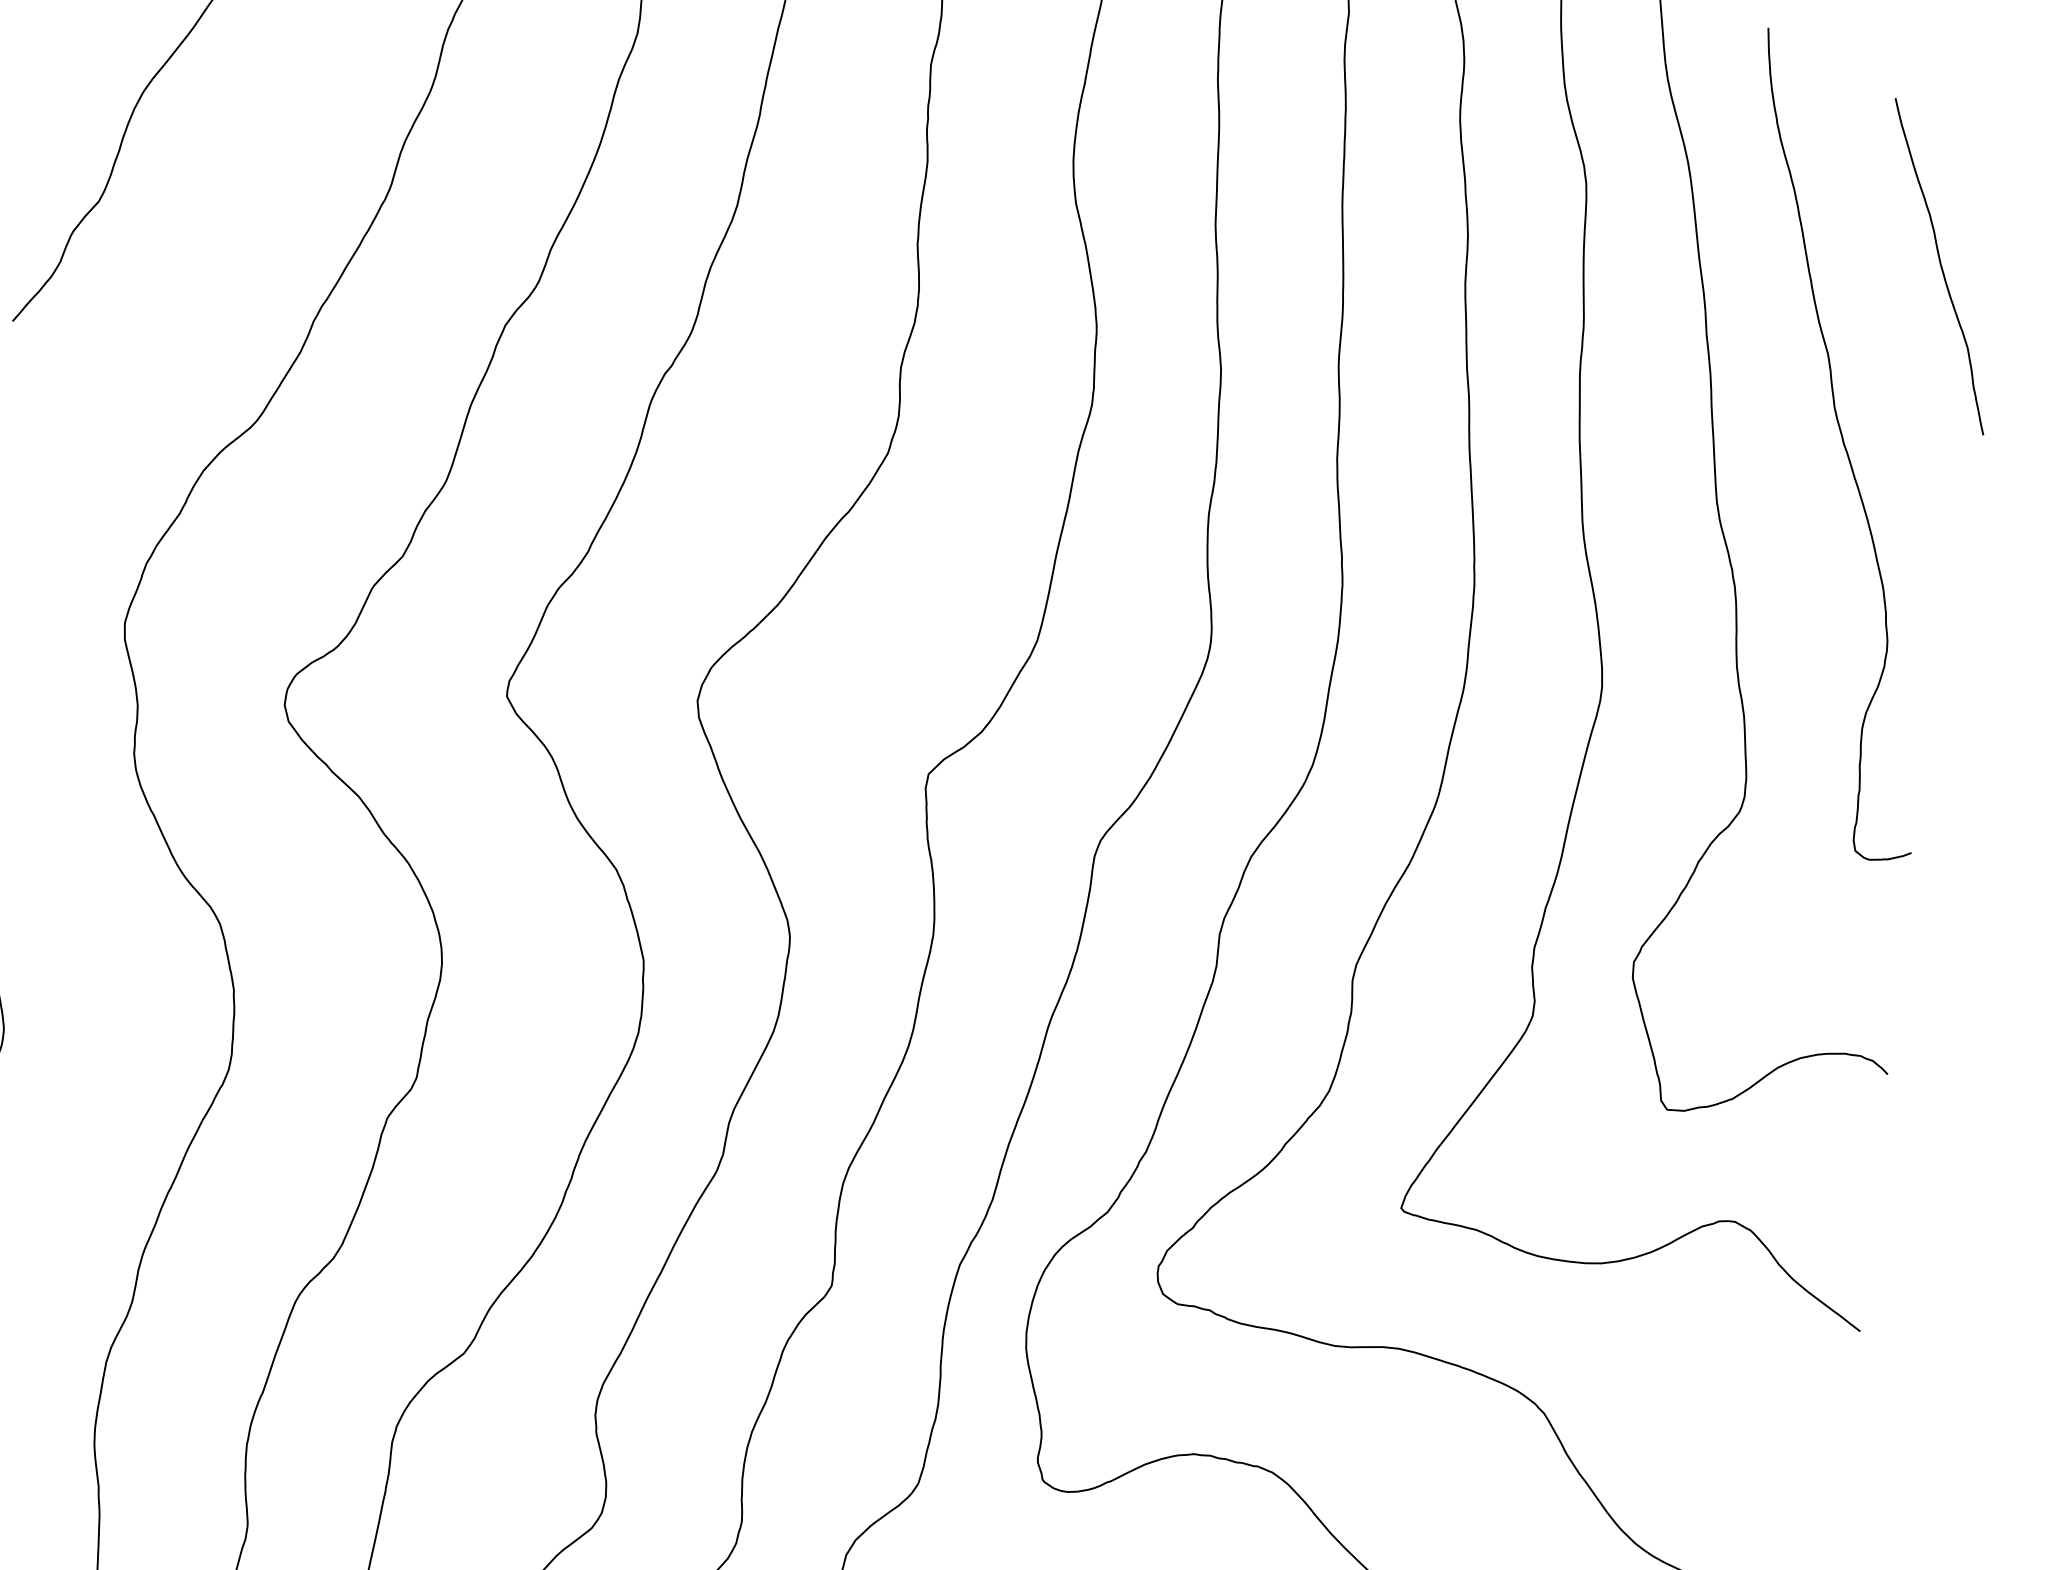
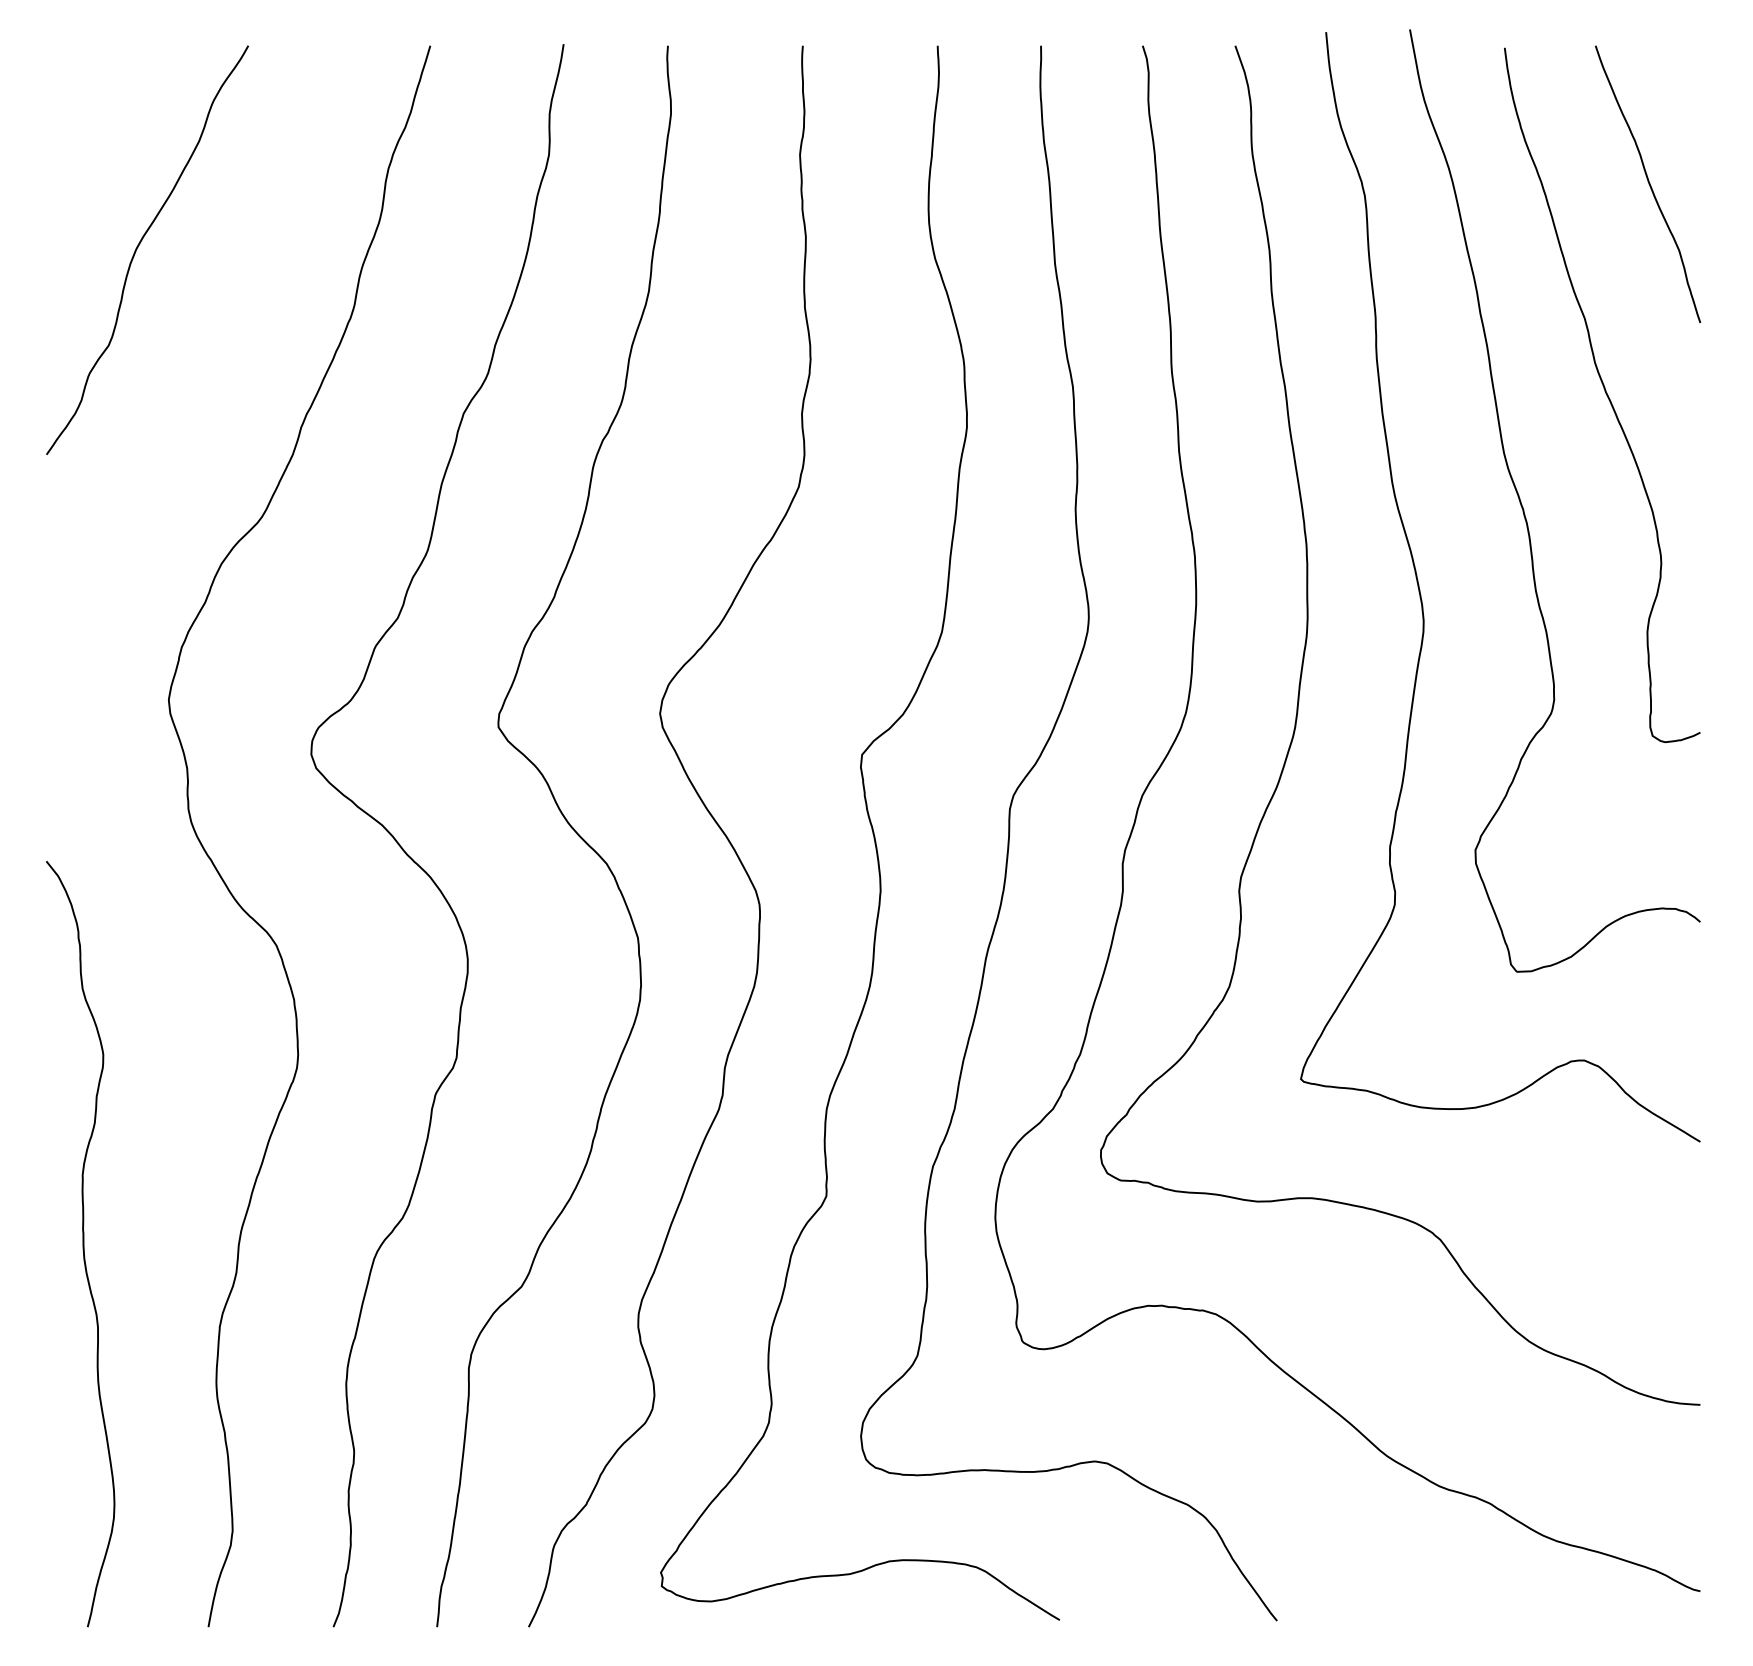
curve: (1940, 265) -> (1648, 183), moved

